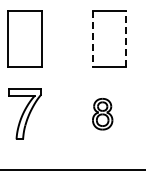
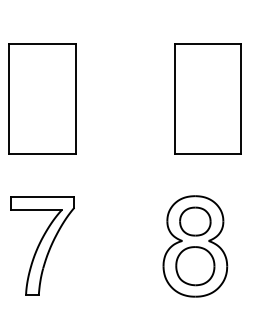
line: (126, 38) -> (241, 97), dashed -> solid
line: (92, 39) -> (175, 99), dashed -> solid
part: (102, 113) -> (194, 244), size x1.67

